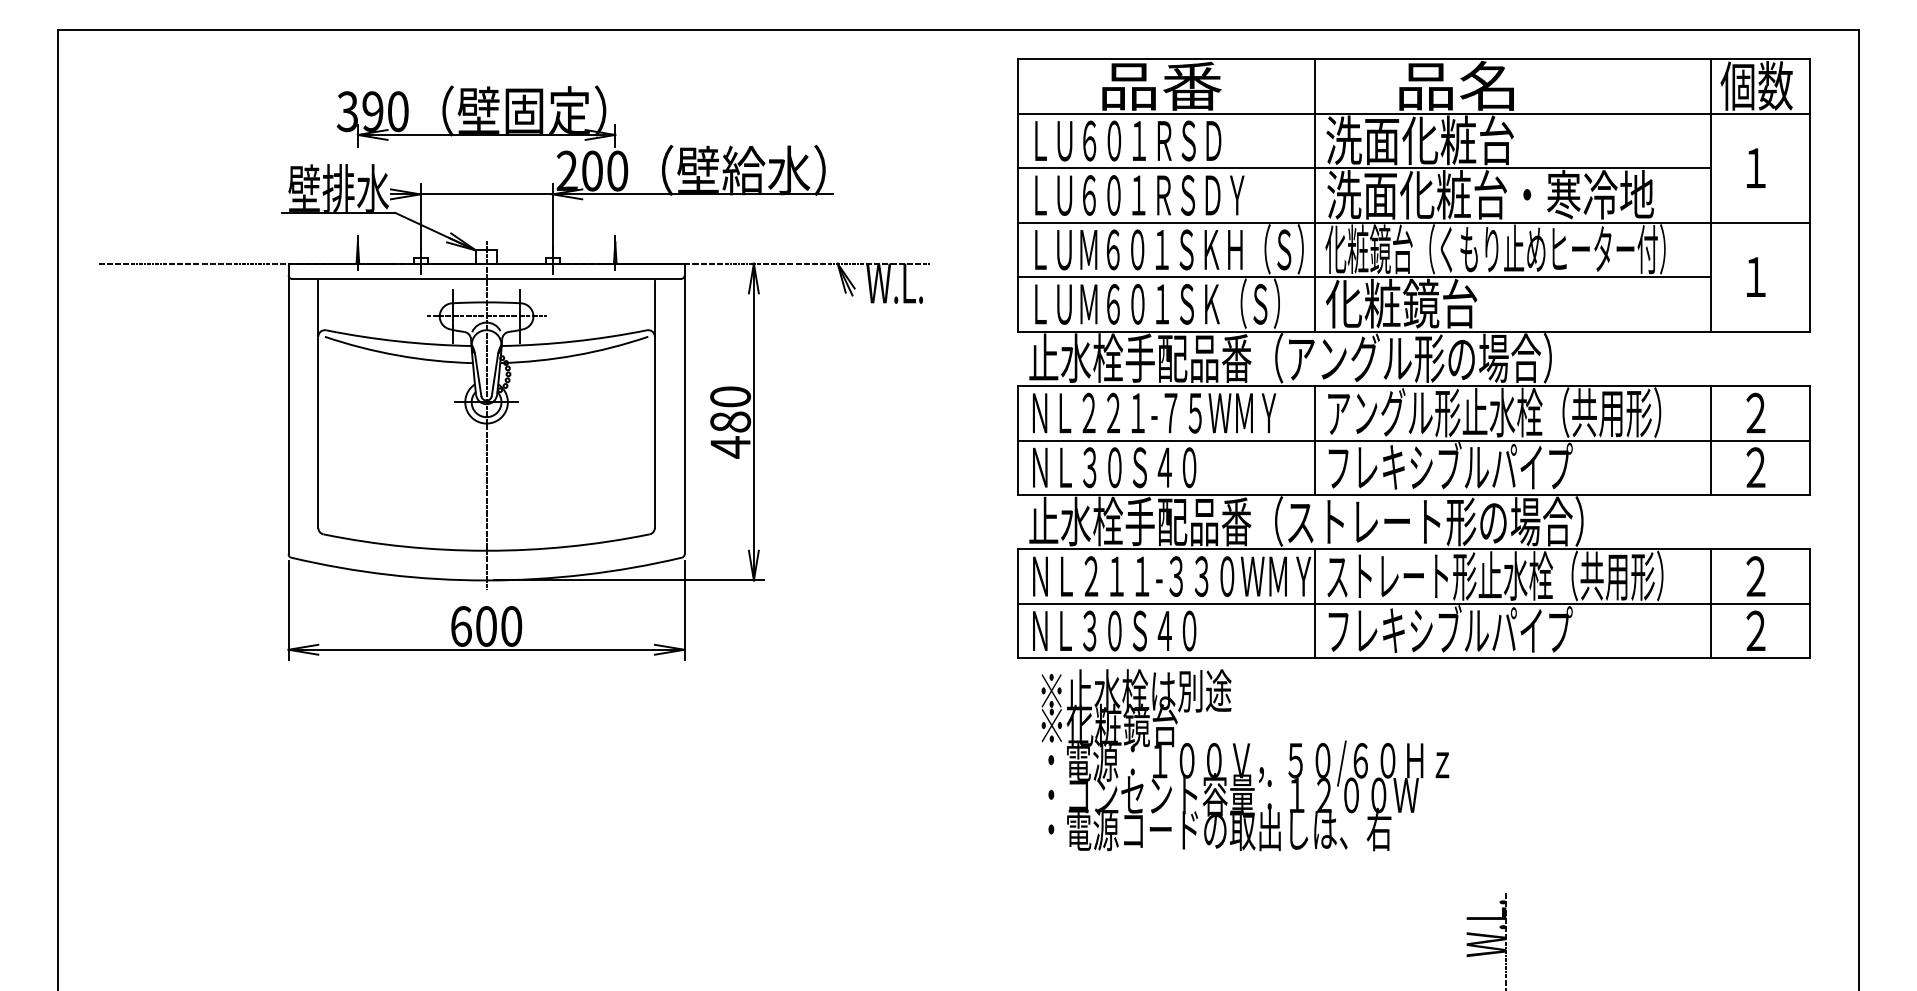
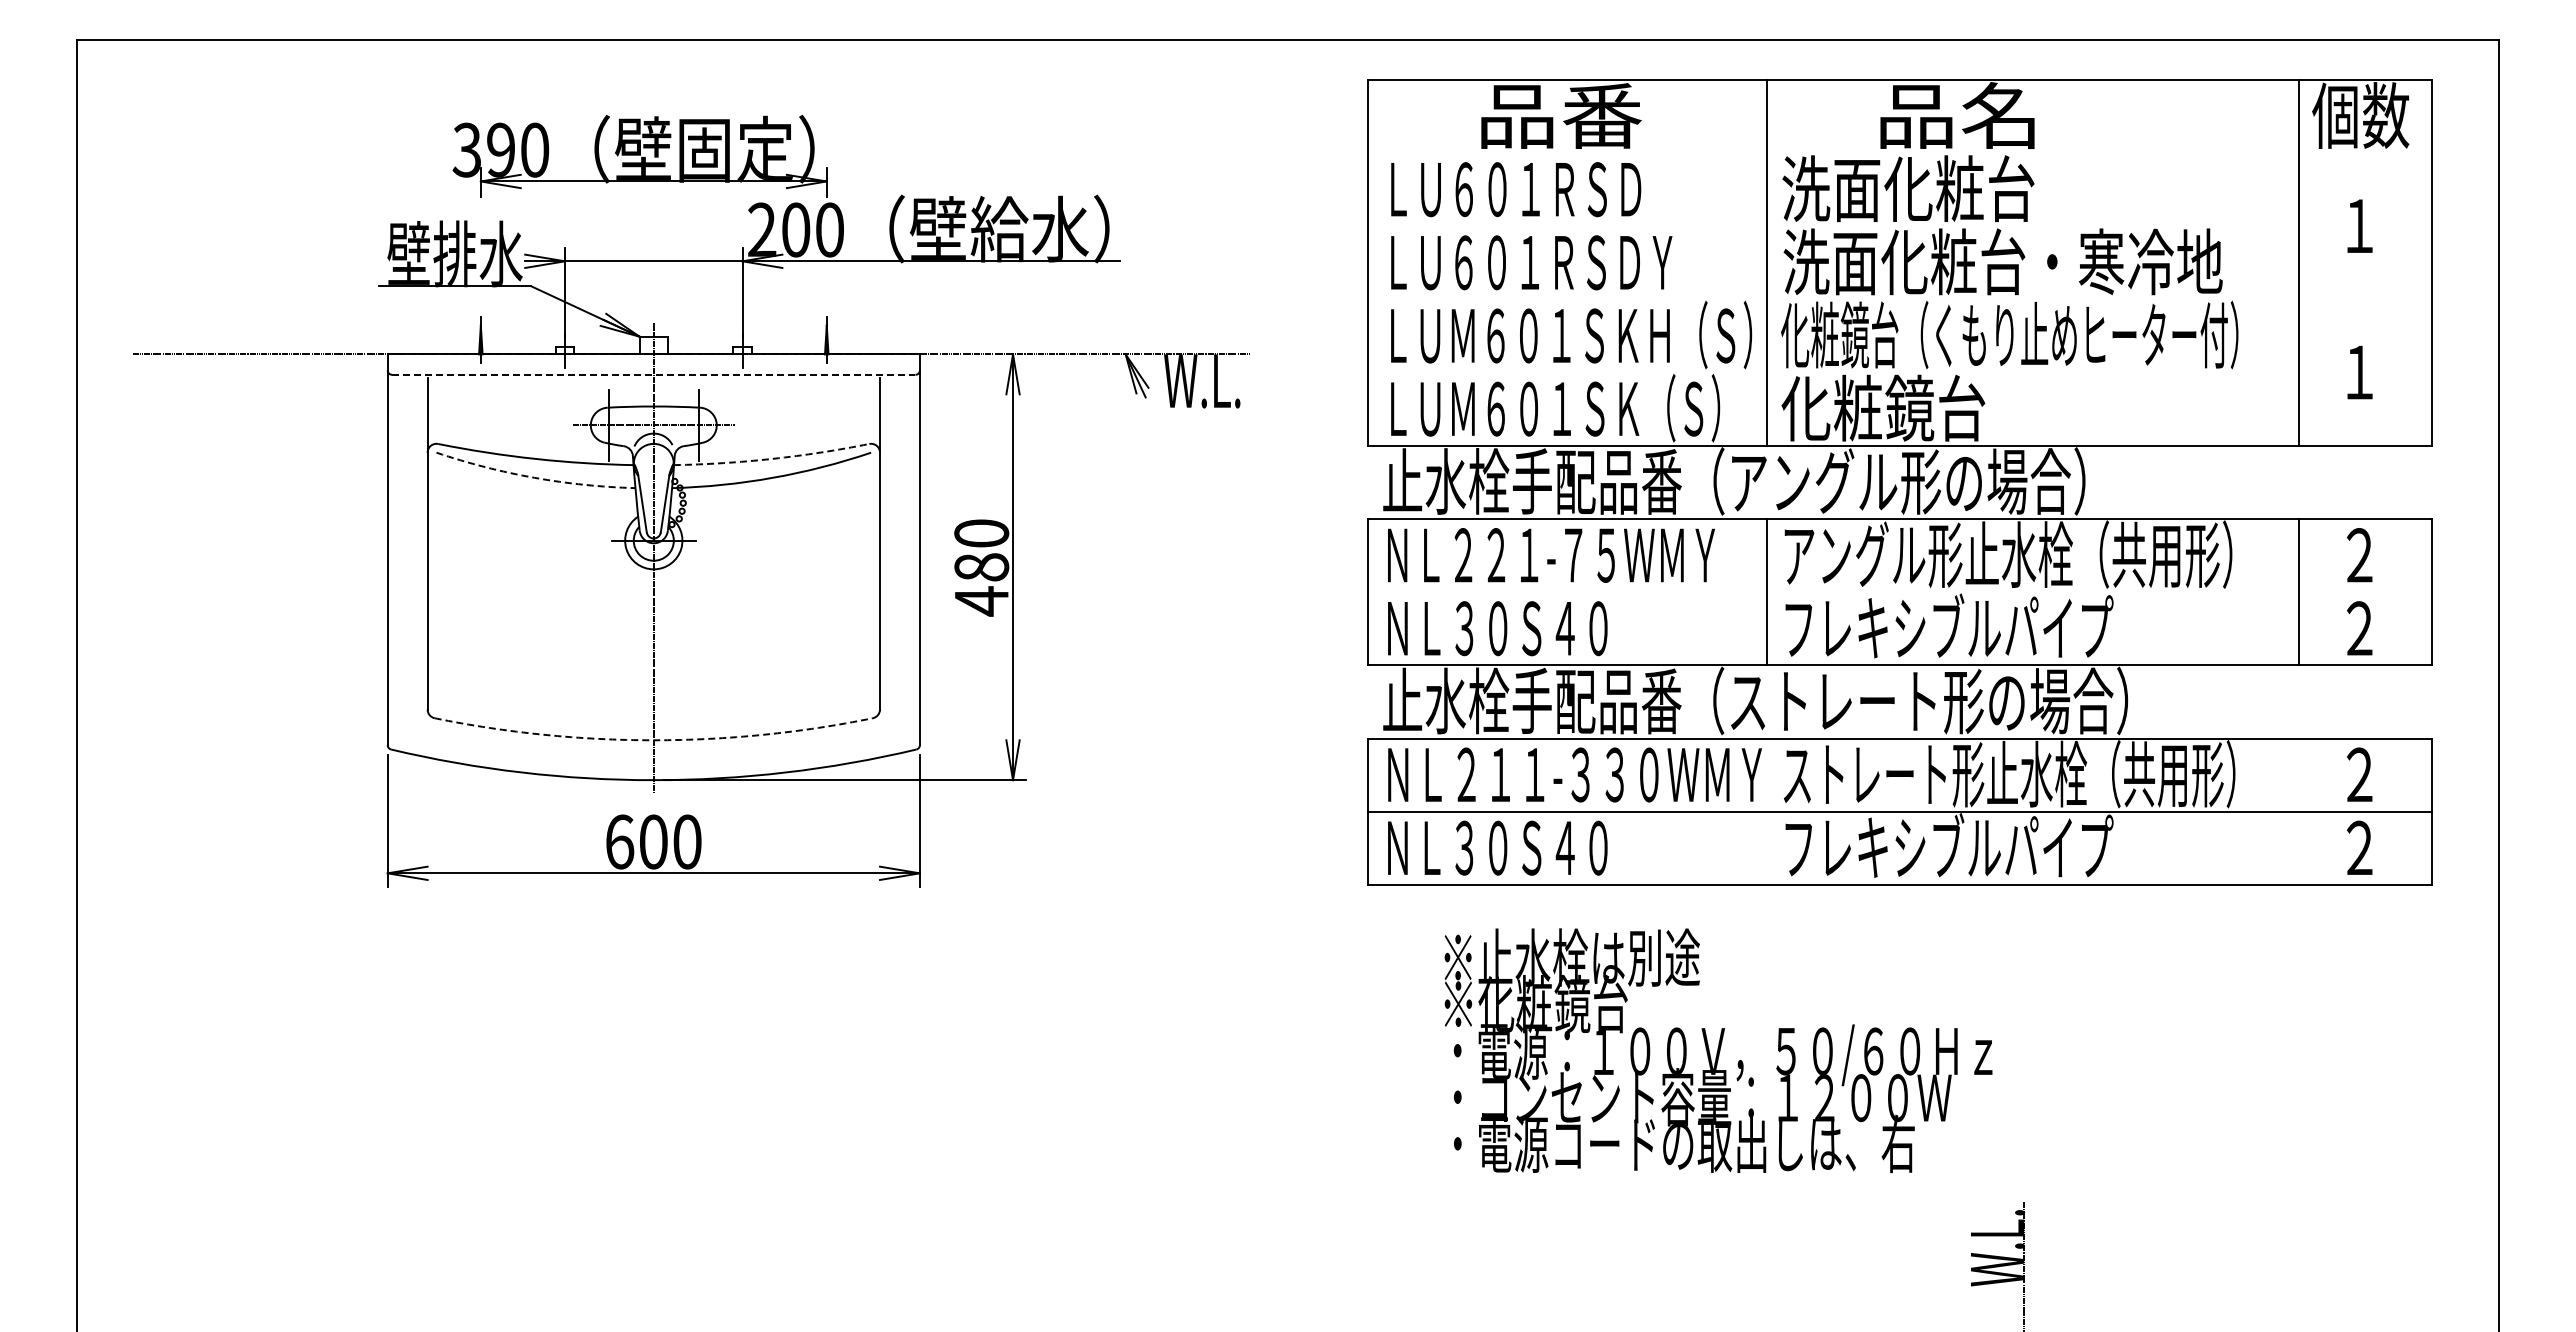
line: (1413, 114) -> (1899, 153), removed
line: (1364, 168) -> (1833, 226), removed
line: (1413, 222) -> (1899, 299), removed
line: (1364, 277) -> (1833, 372), removed
line: (486, 278) -> (653, 374), solid -> dashed
arc: (574, 341) -> (772, 458), solid -> dashed
arc: (397, 355) -> (534, 477), solid -> dashed
line: (1413, 440) -> (1899, 592), removed
arc: (486, 550) -> (653, 740), solid -> dashed
line: (1314, 603) -> (1766, 811), removed
line: (1711, 603) -> (2299, 811), removed
text: (1245, 760) -> (1718, 1050), moved

